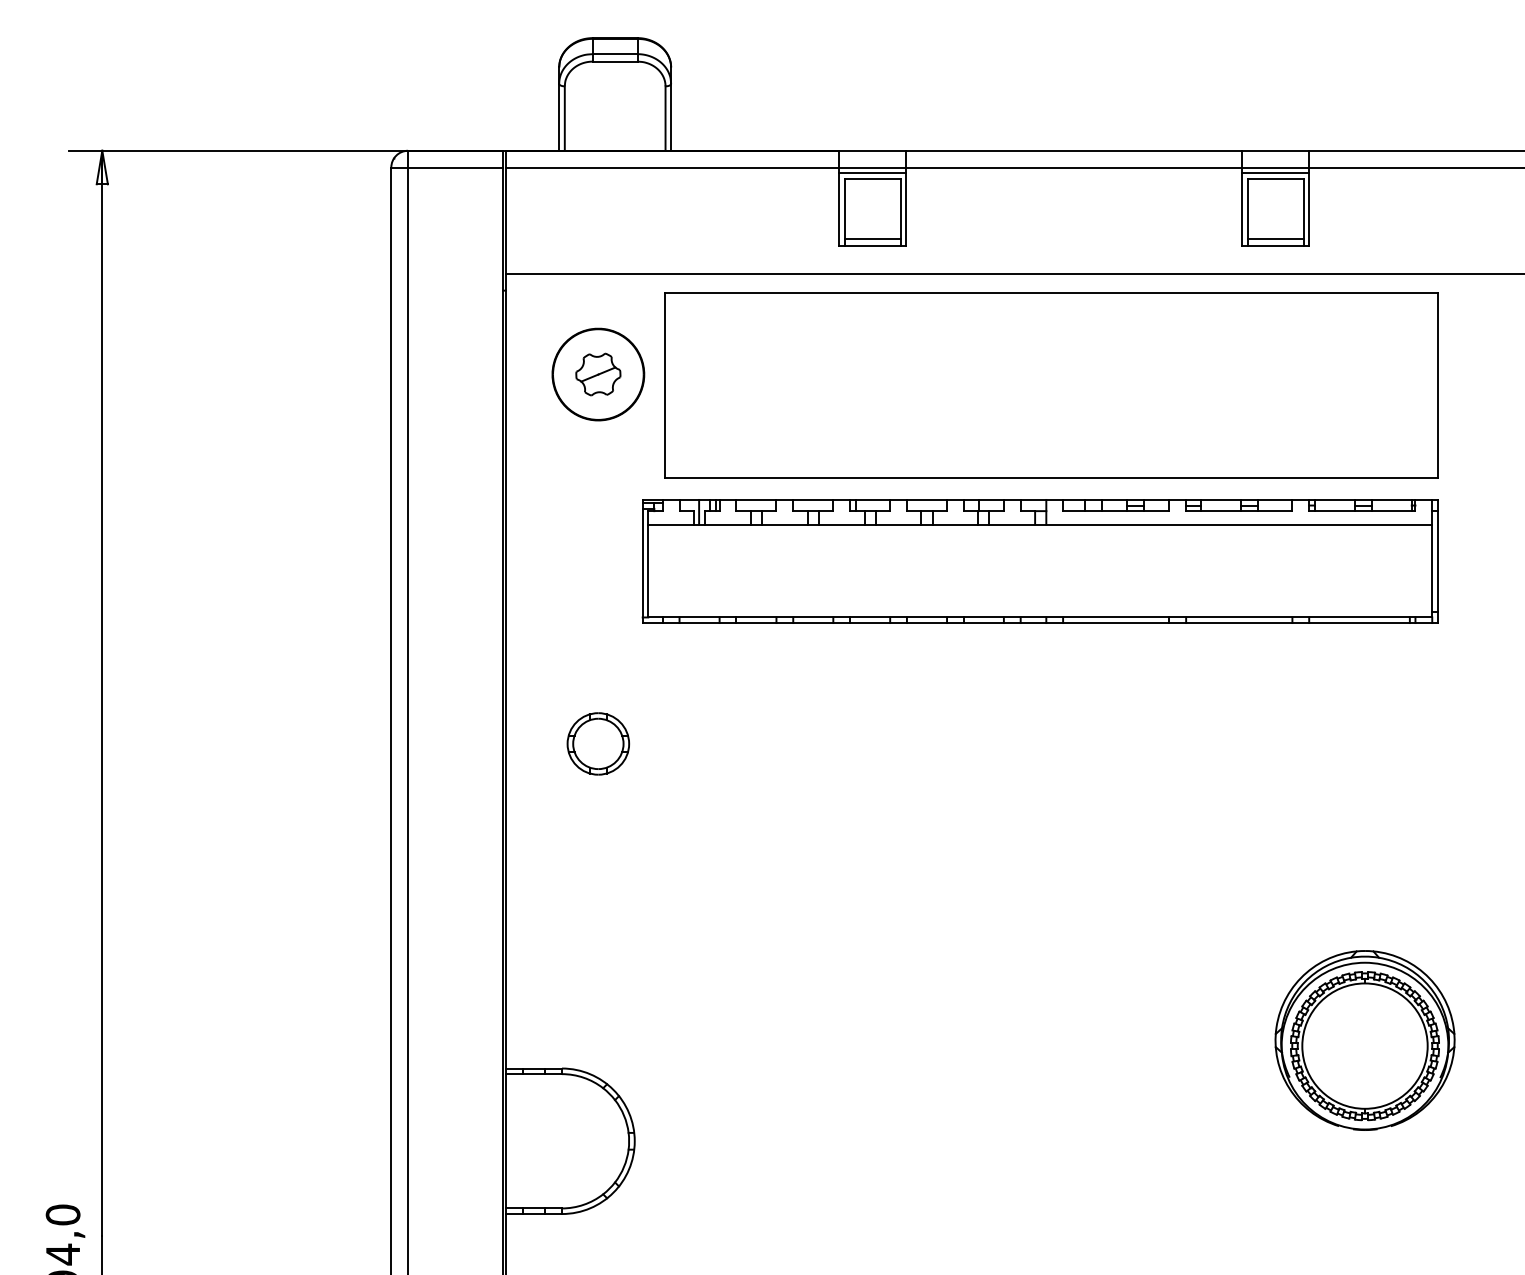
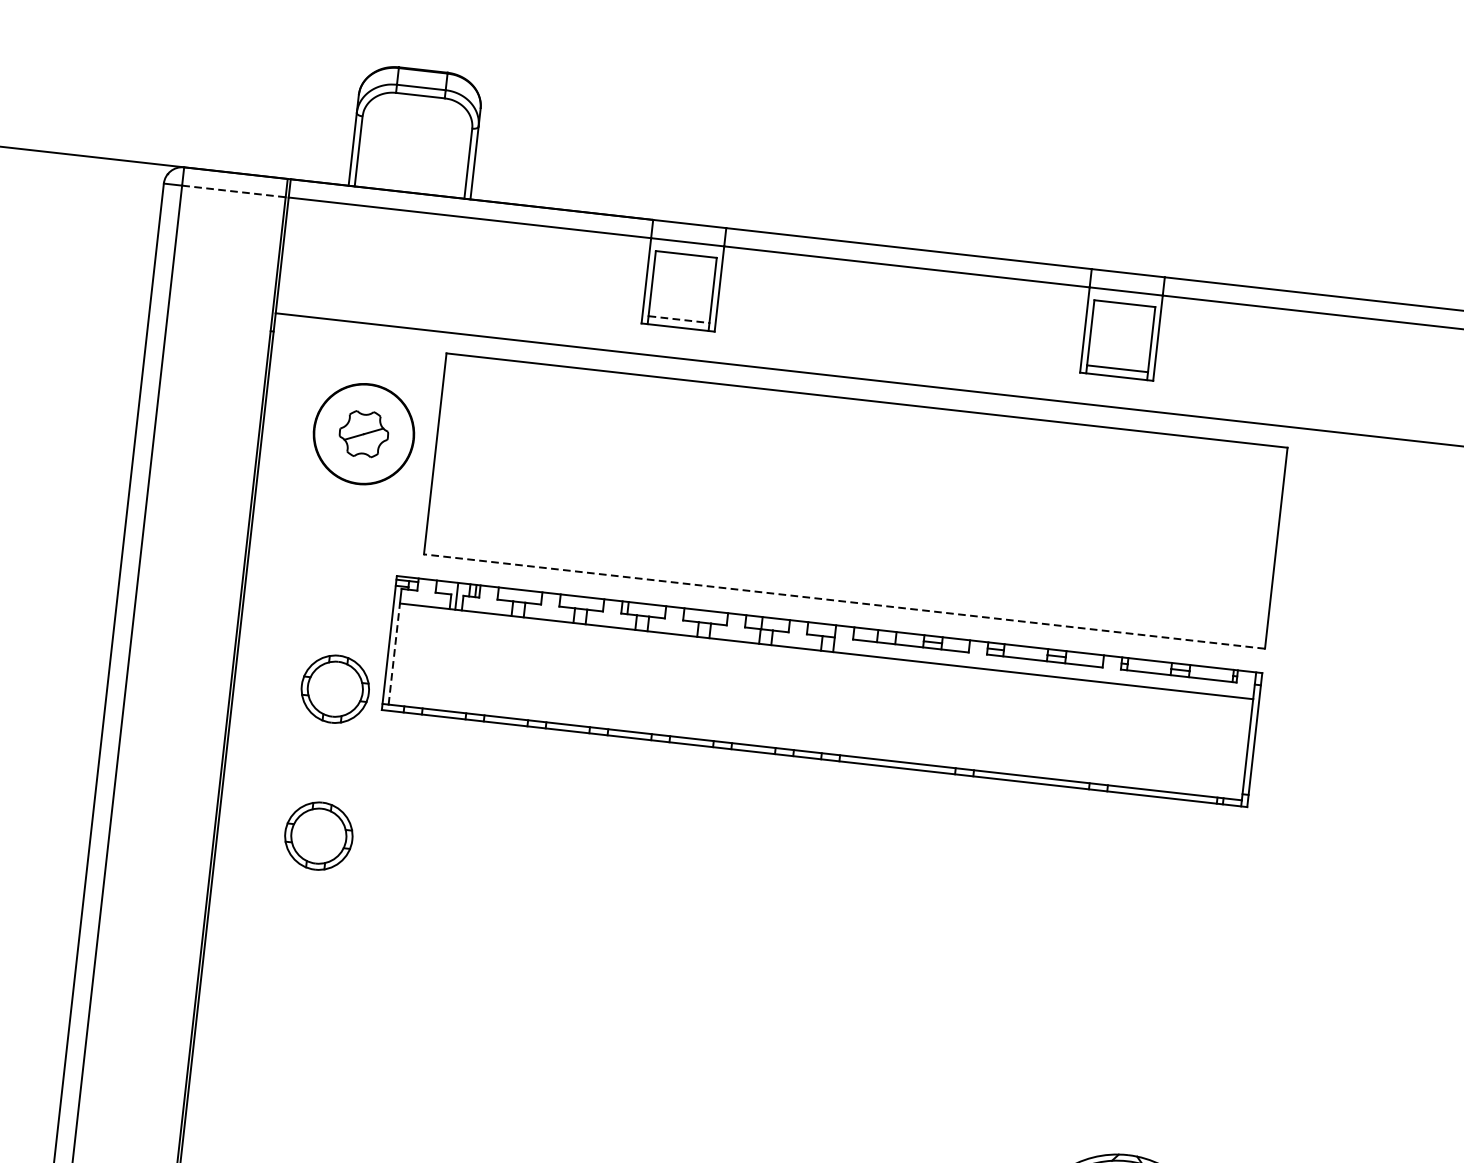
line: (455, 167) -> (233, 191), solid -> dashed
line: (872, 173) -> (686, 248), removed
line: (1275, 173) -> (1125, 297), removed
line: (872, 238) -> (678, 319), solid -> dashed
line: (1050, 477) -> (843, 601), solid -> dashed
line: (648, 570) -> (394, 653), solid -> dashed
part: (597, 608) -> (334, 688), added

